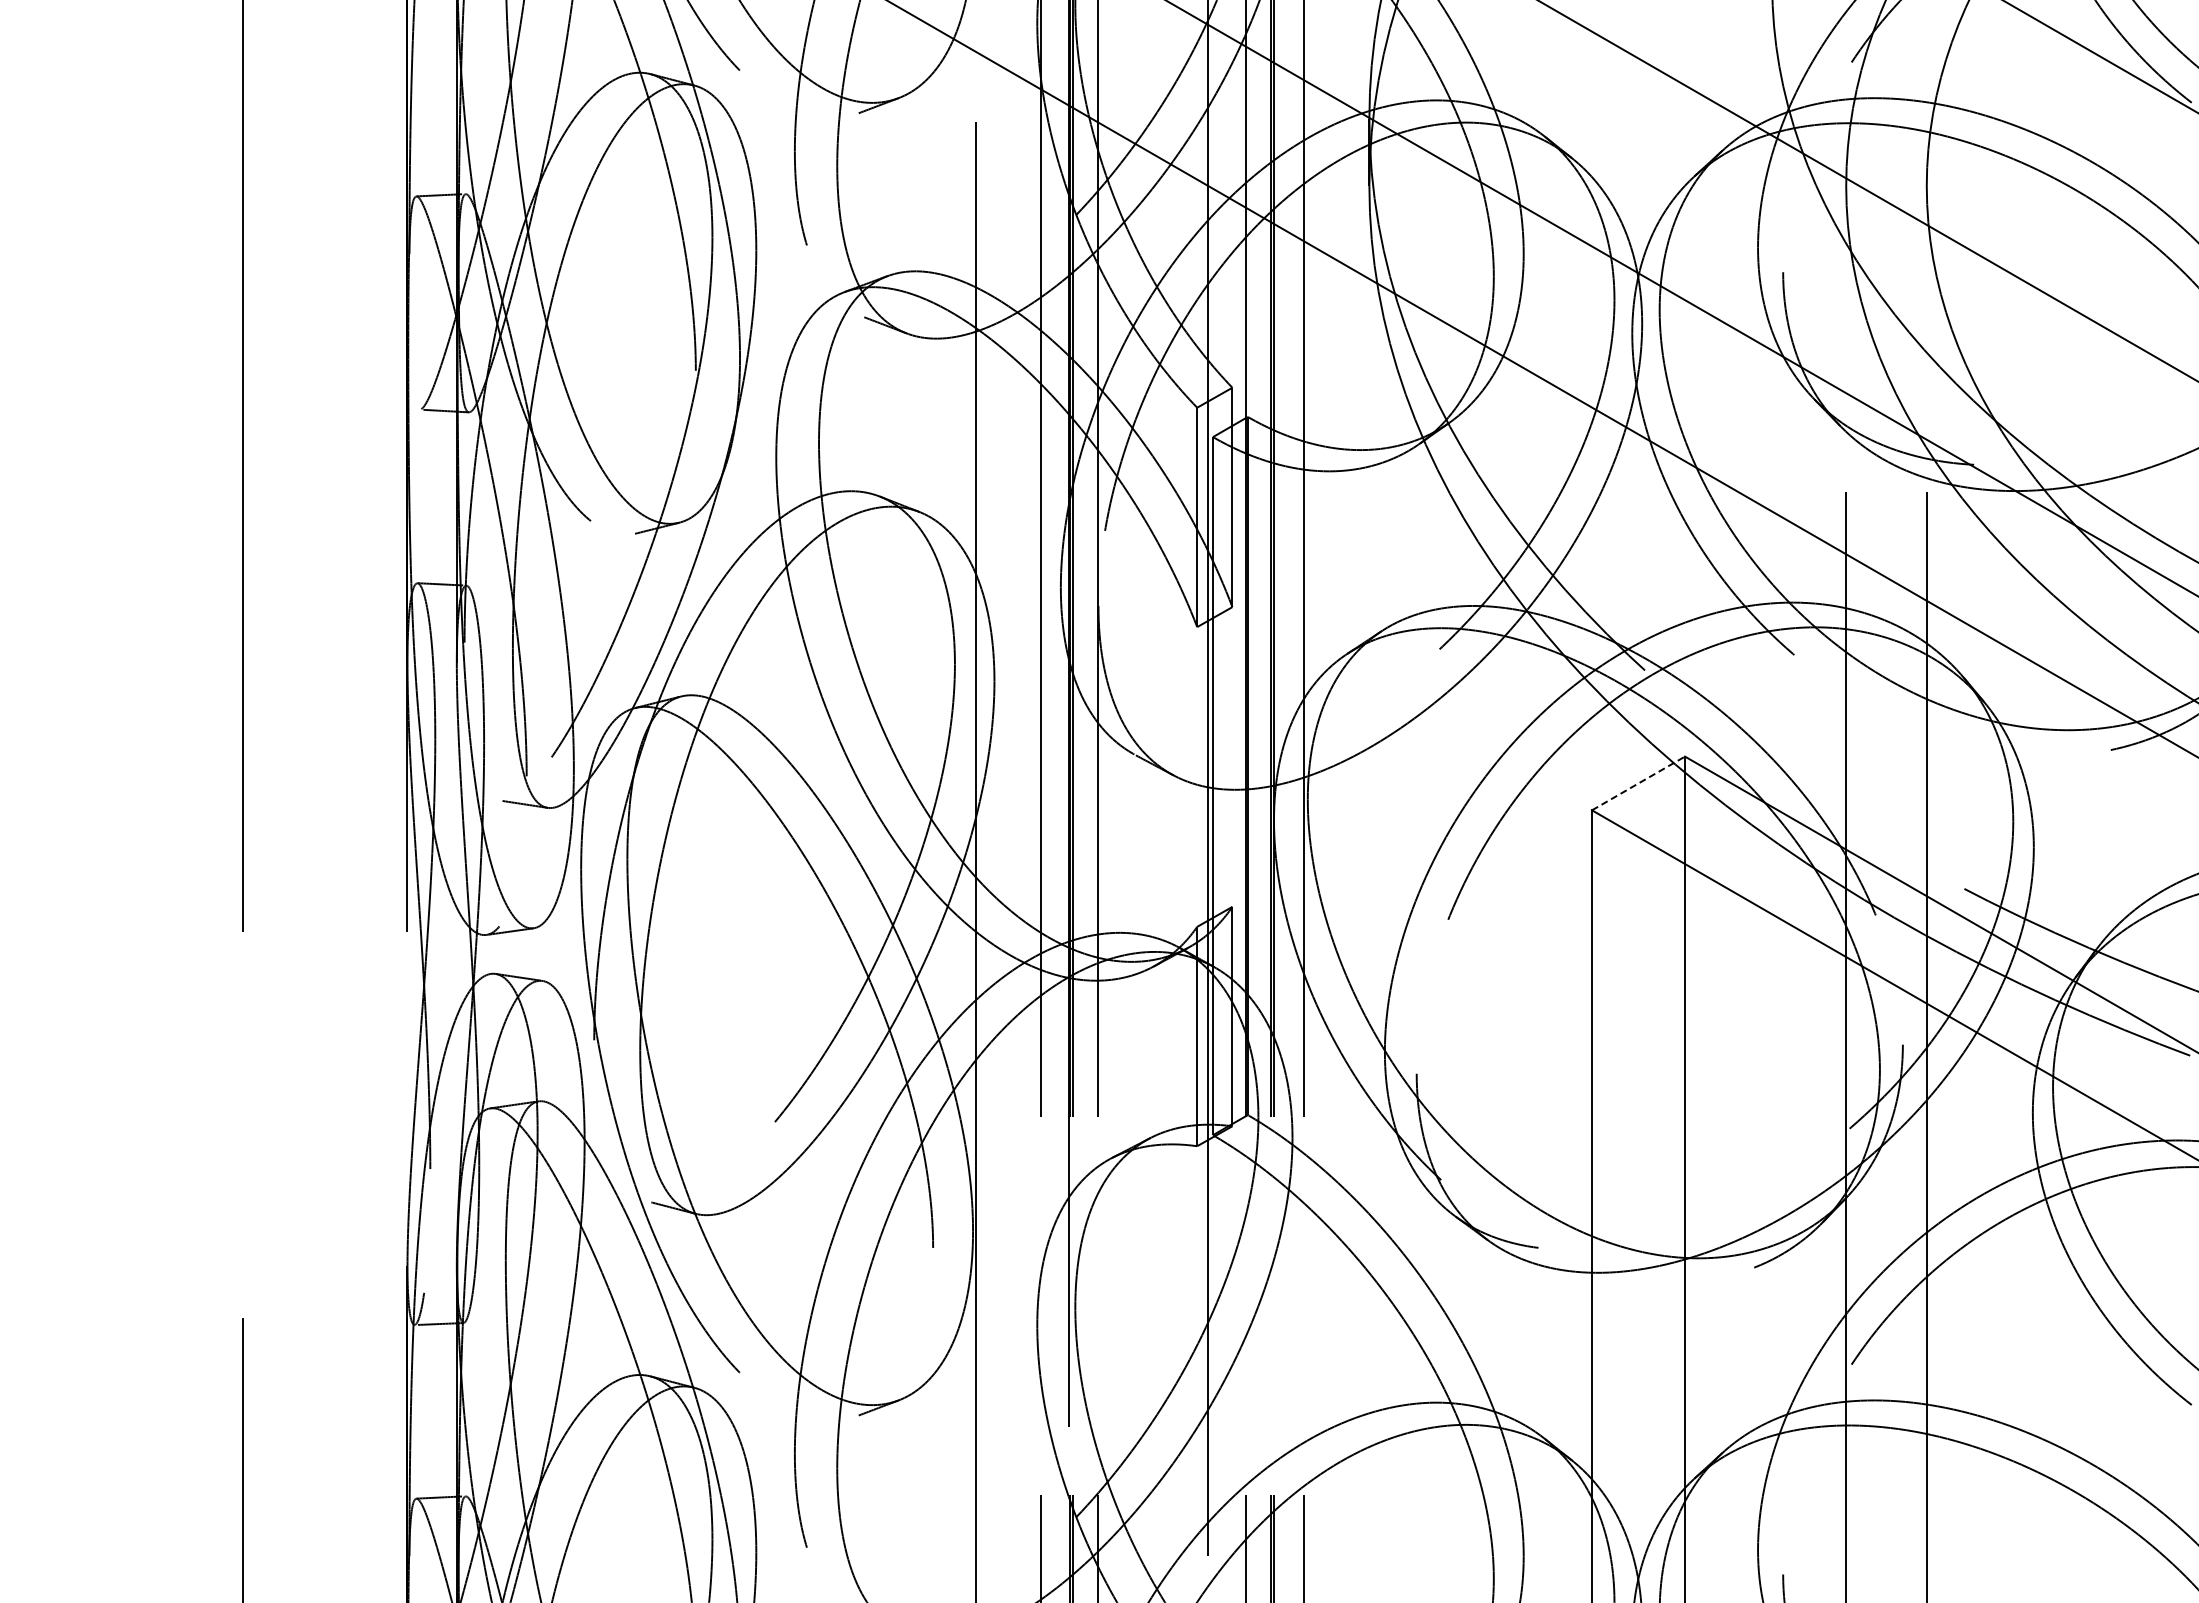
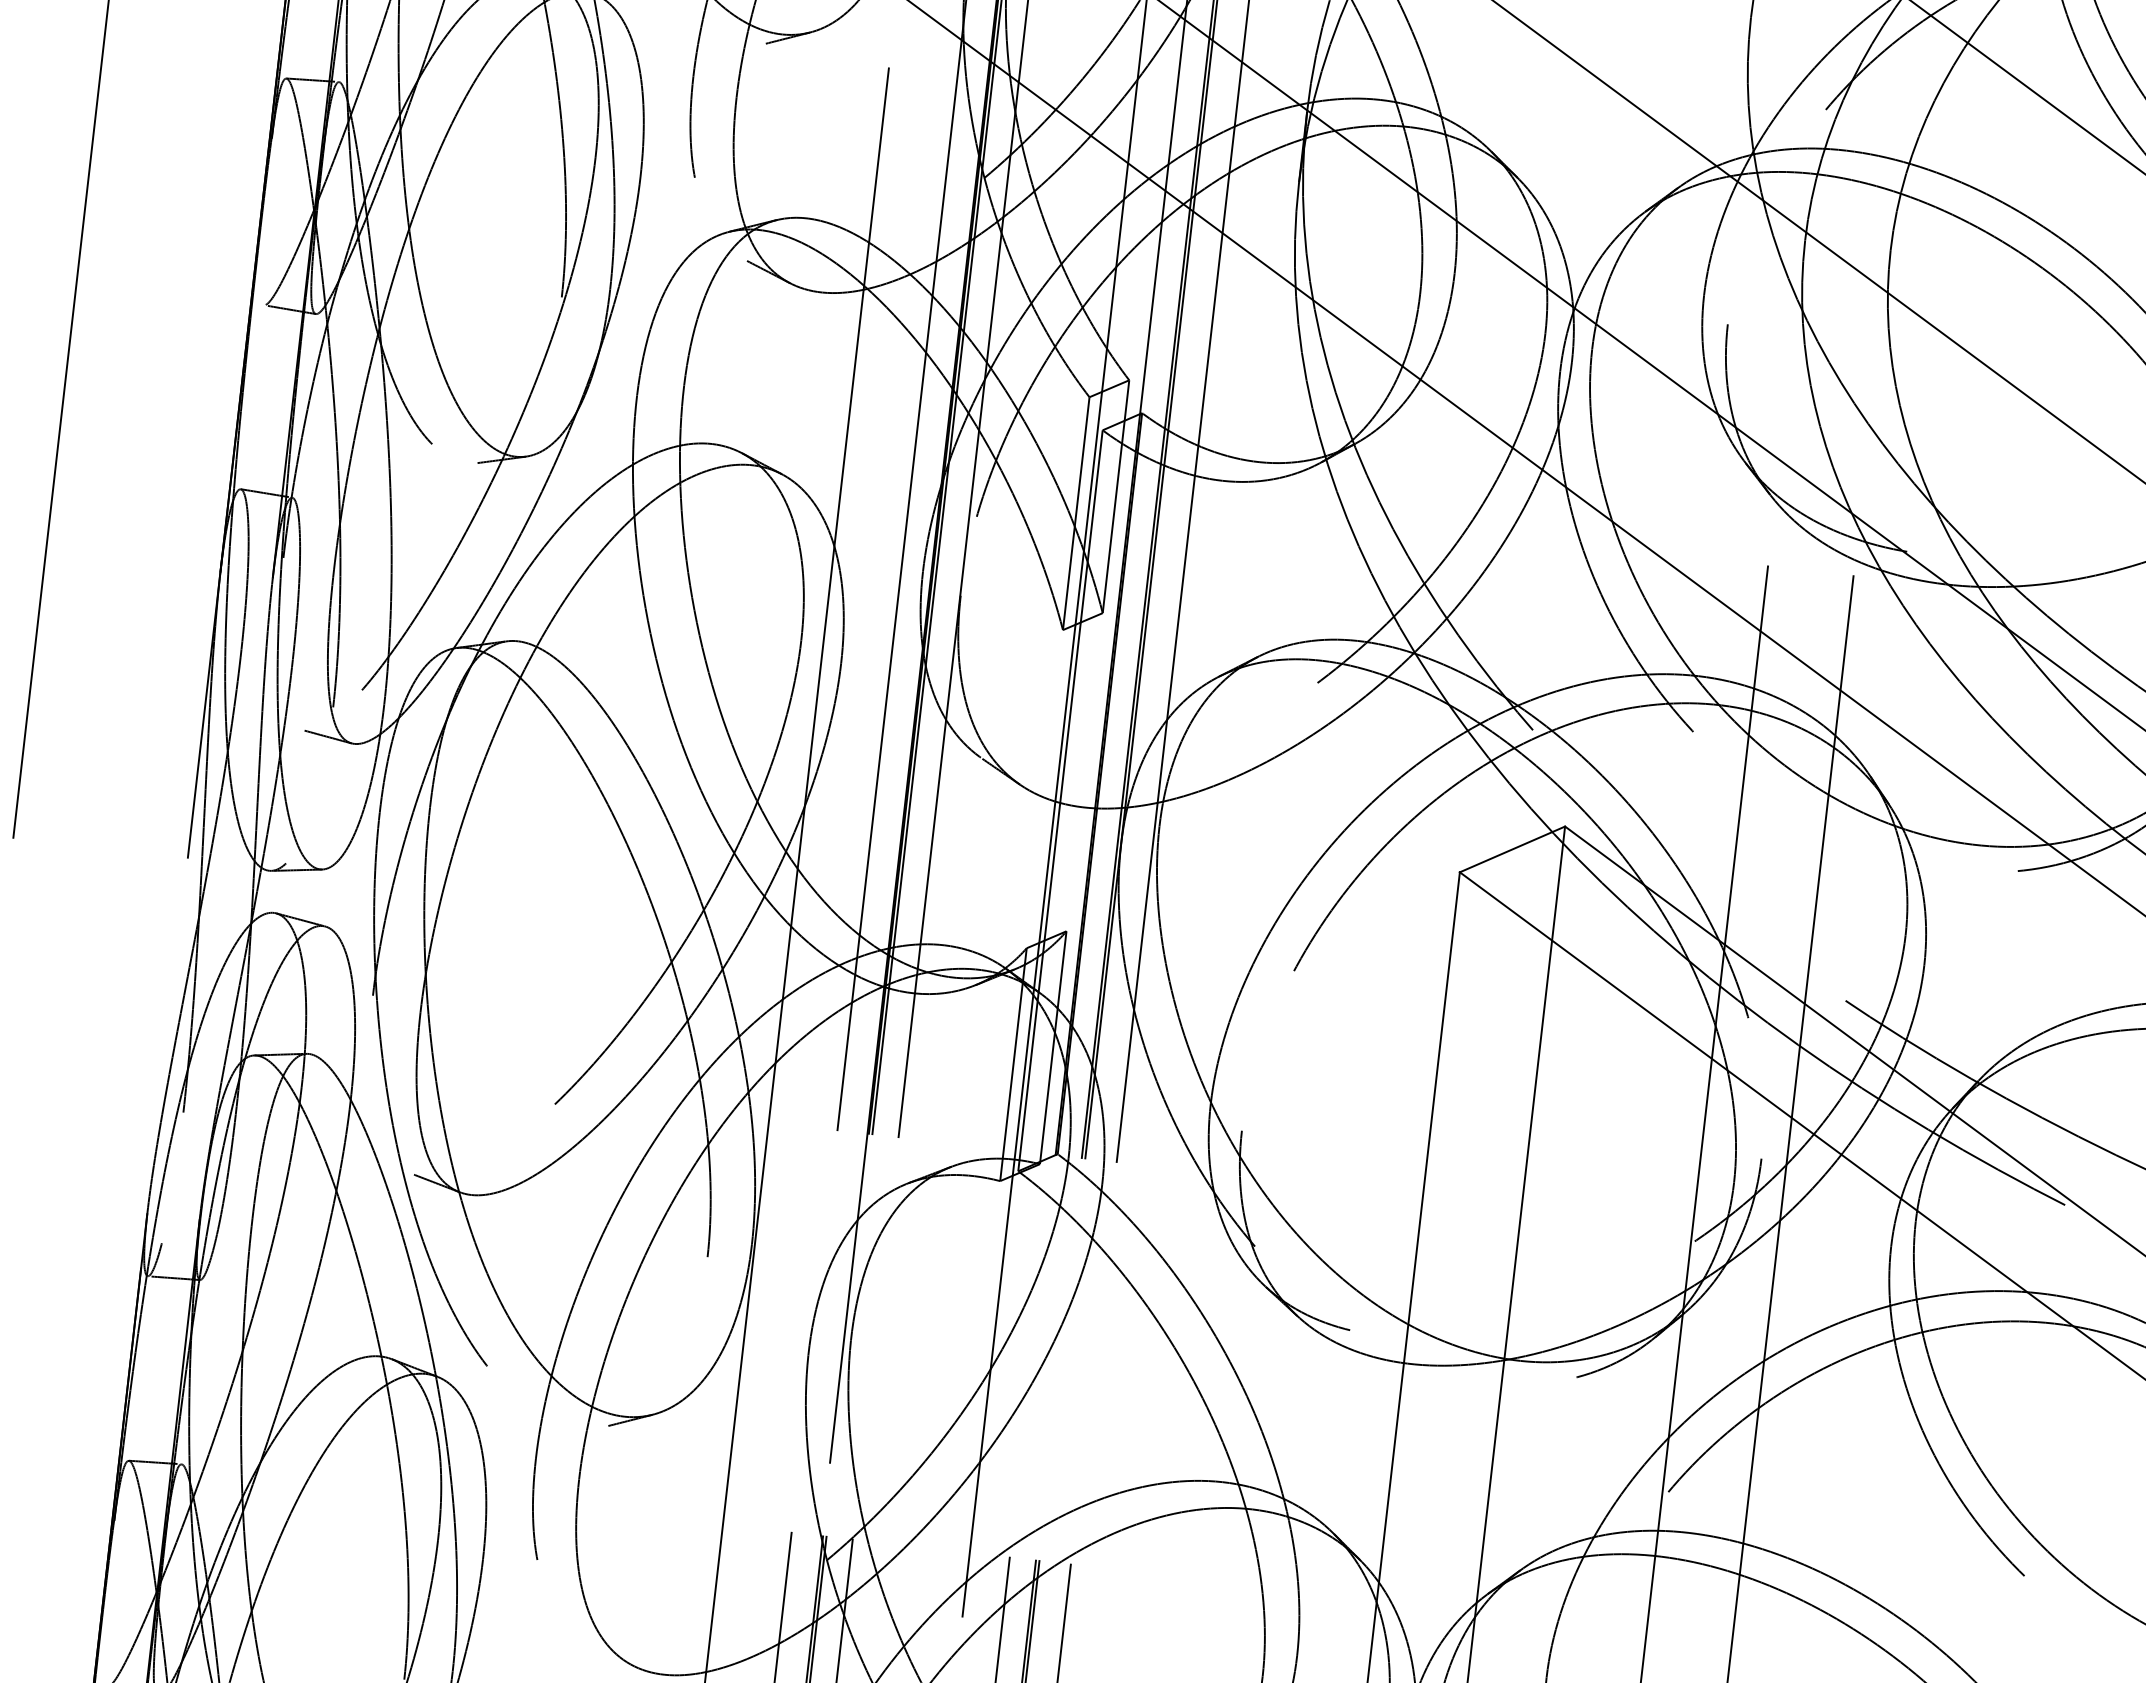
line: (1638, 783) -> (1512, 849), dashed -> solid

